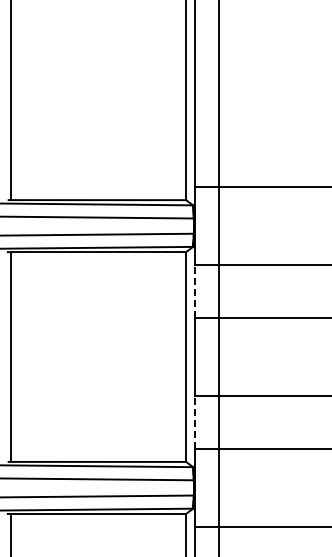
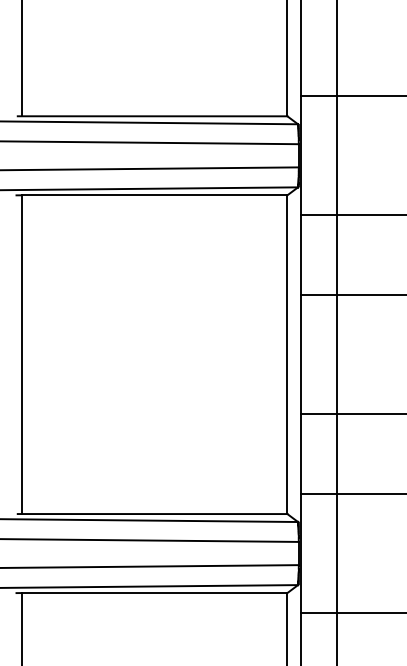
line: (194, 291) -> (300, 255), dashed -> solid
line: (194, 421) -> (300, 452), dashed -> solid

